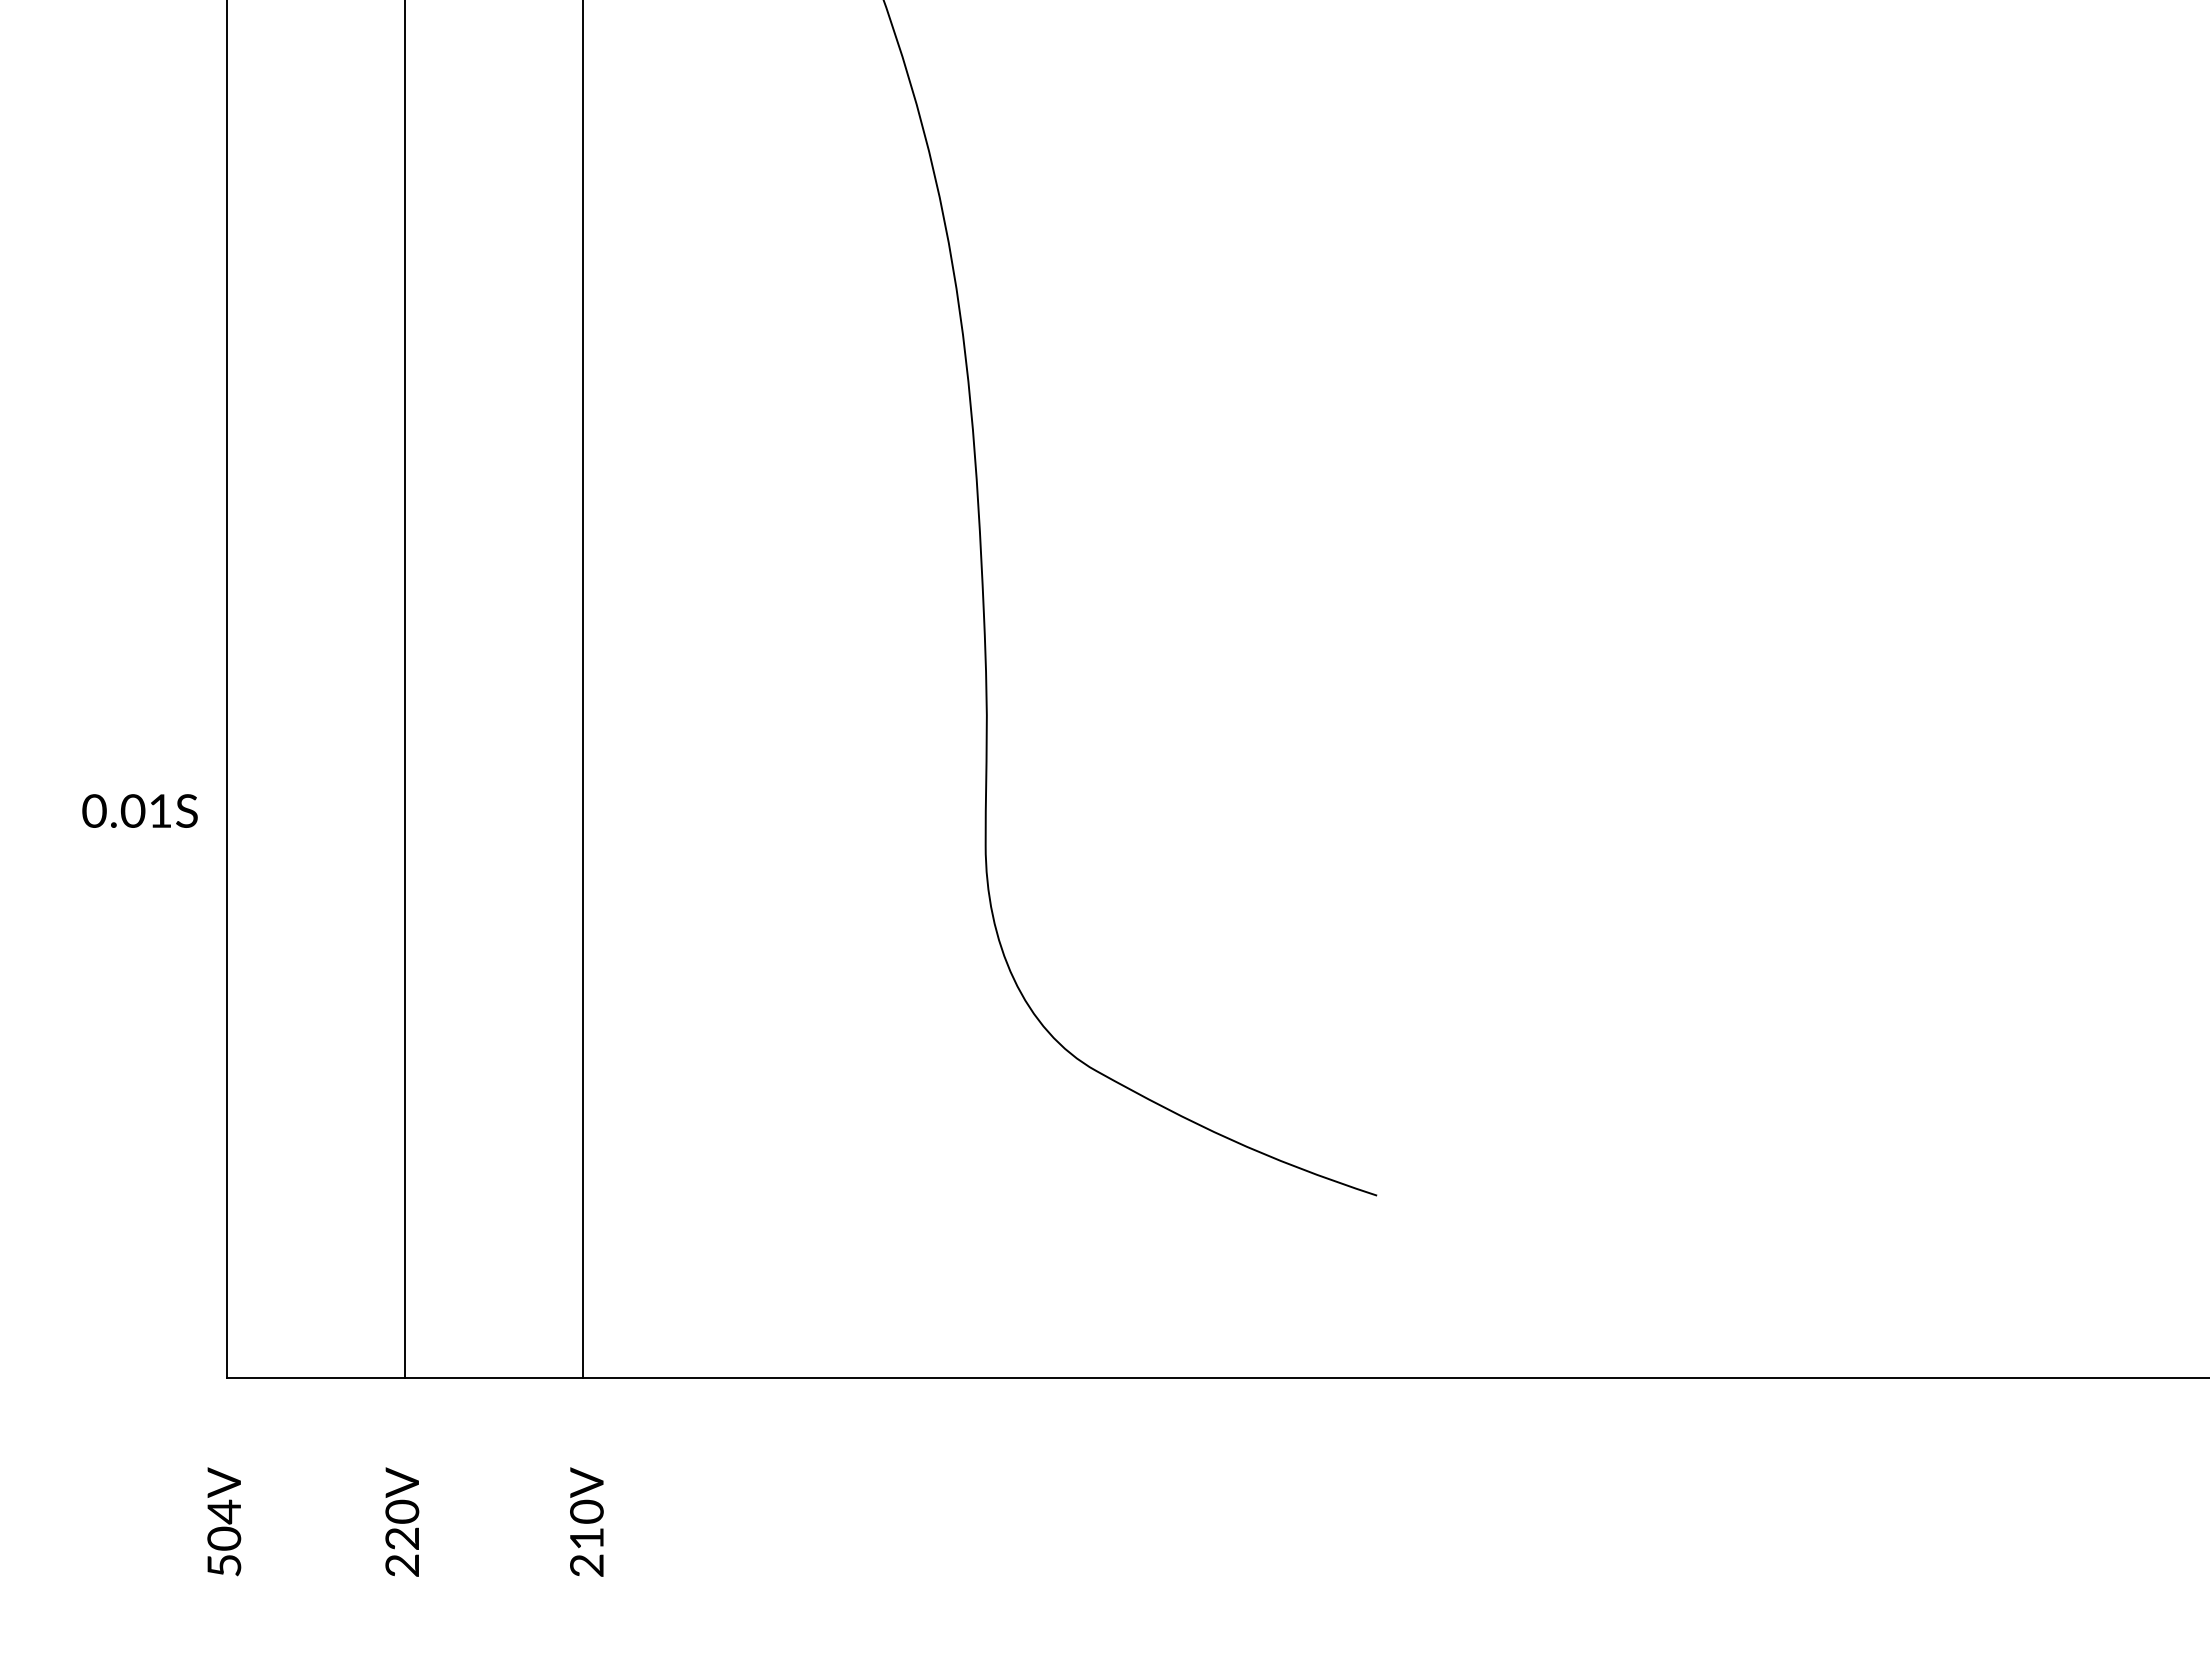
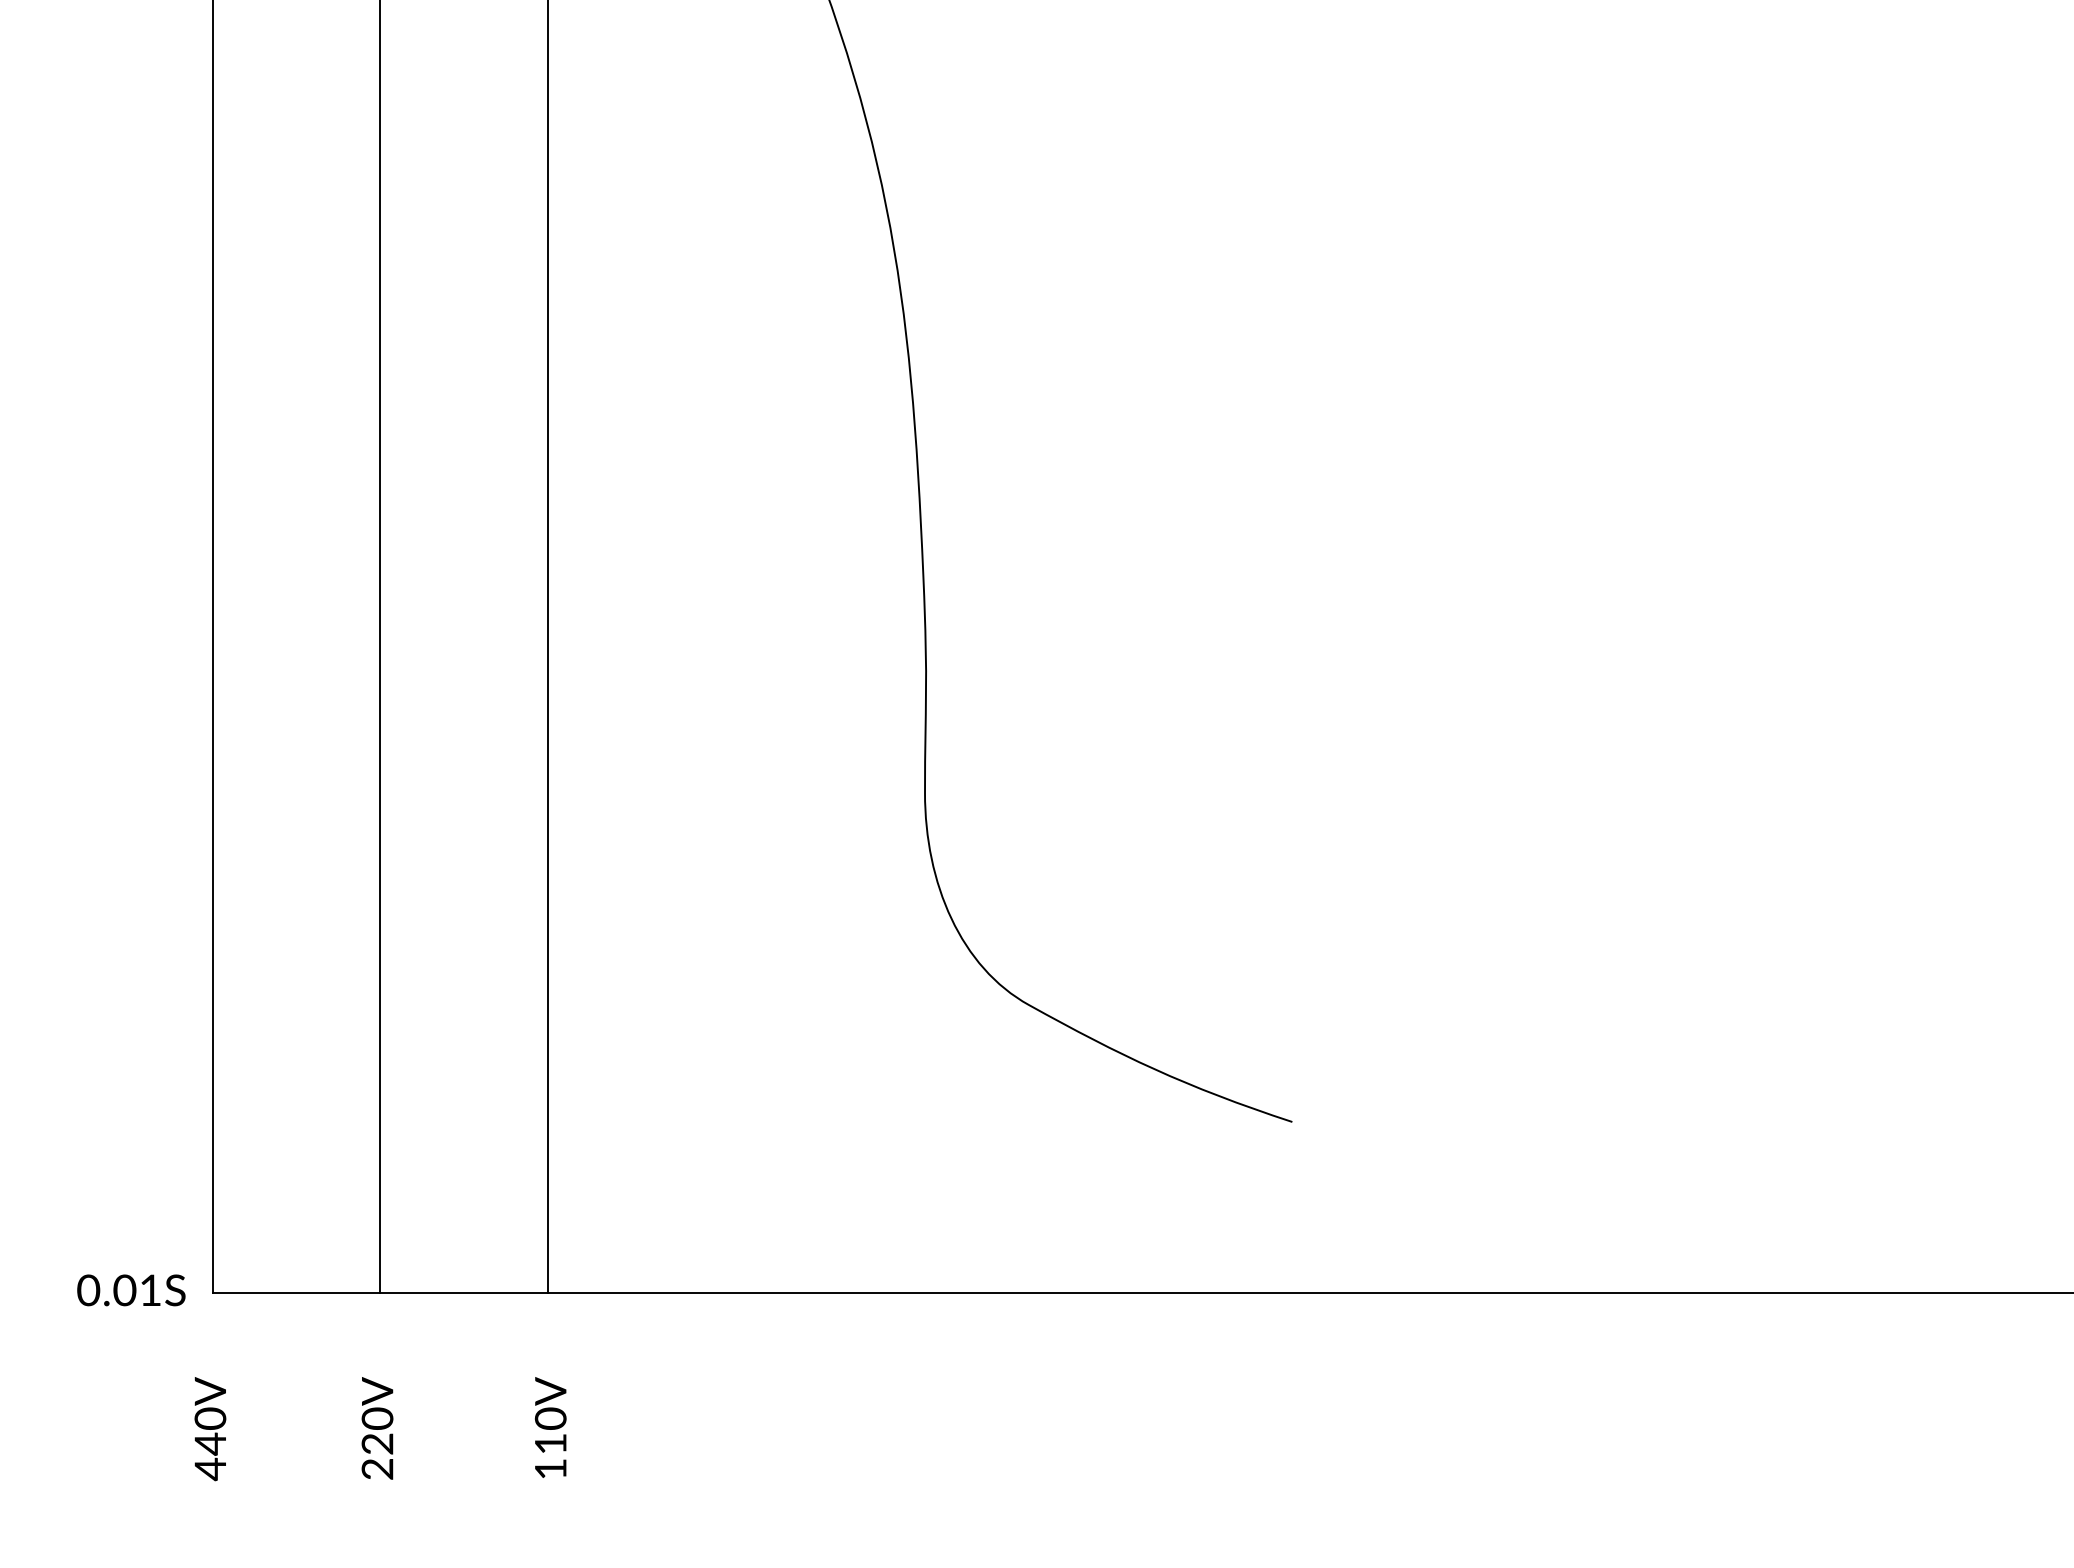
text: (139, 810) -> (130, 1289), moved
text: (224, 1538) -> (210, 1443), 504V -> 440V
text: (586, 1565) -> (550, 1469), 210V -> 110V

